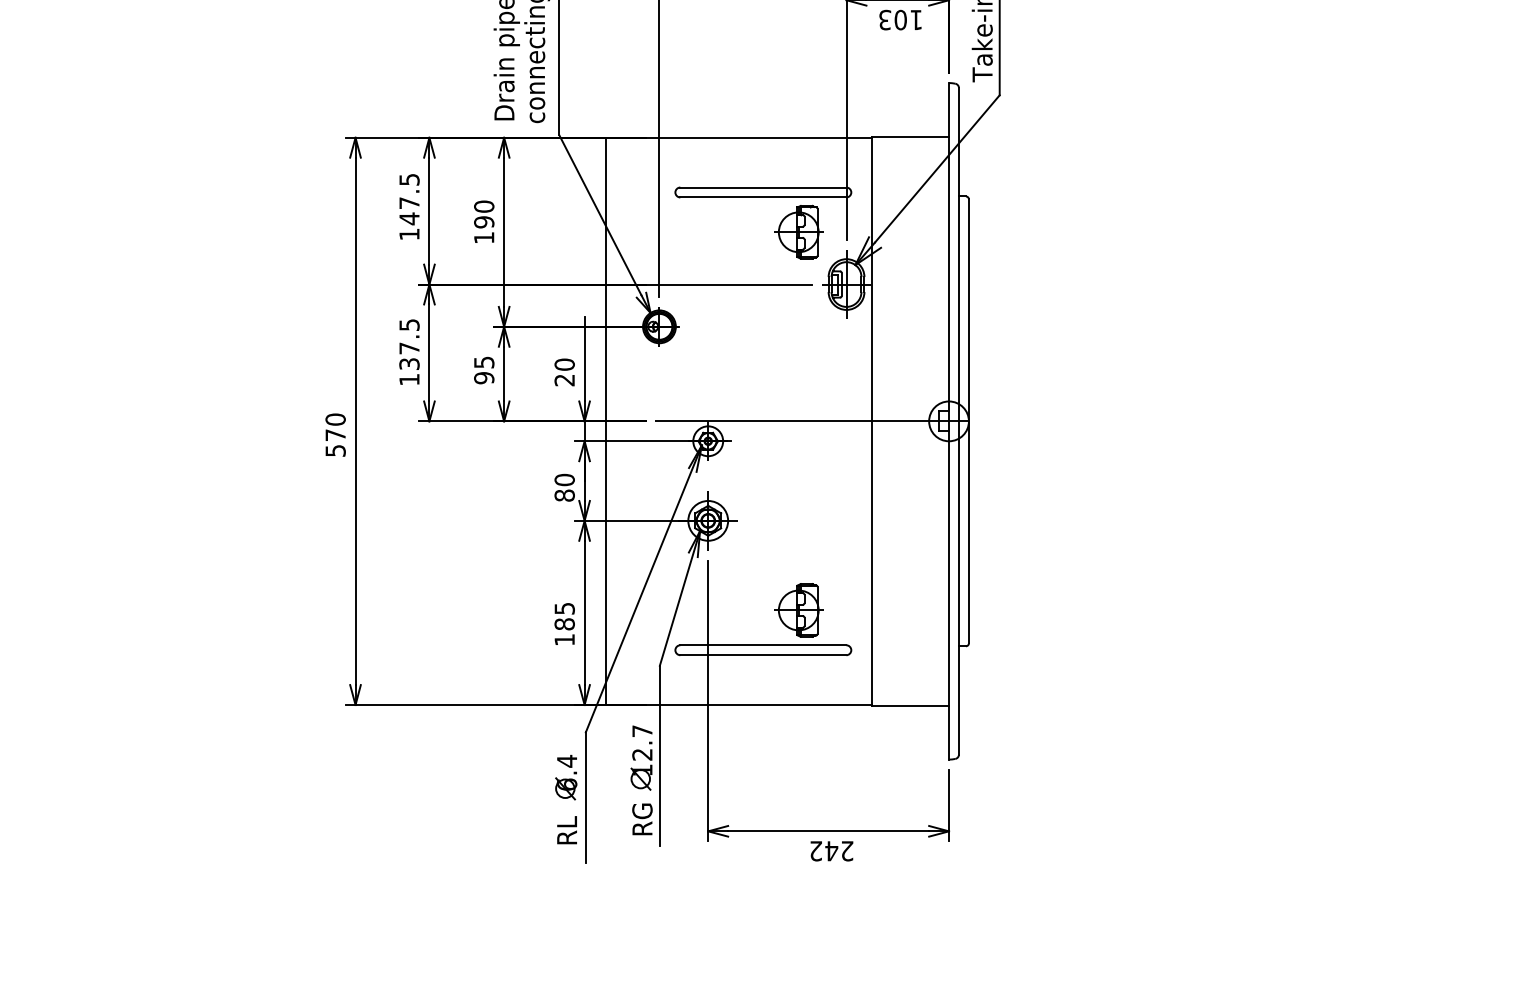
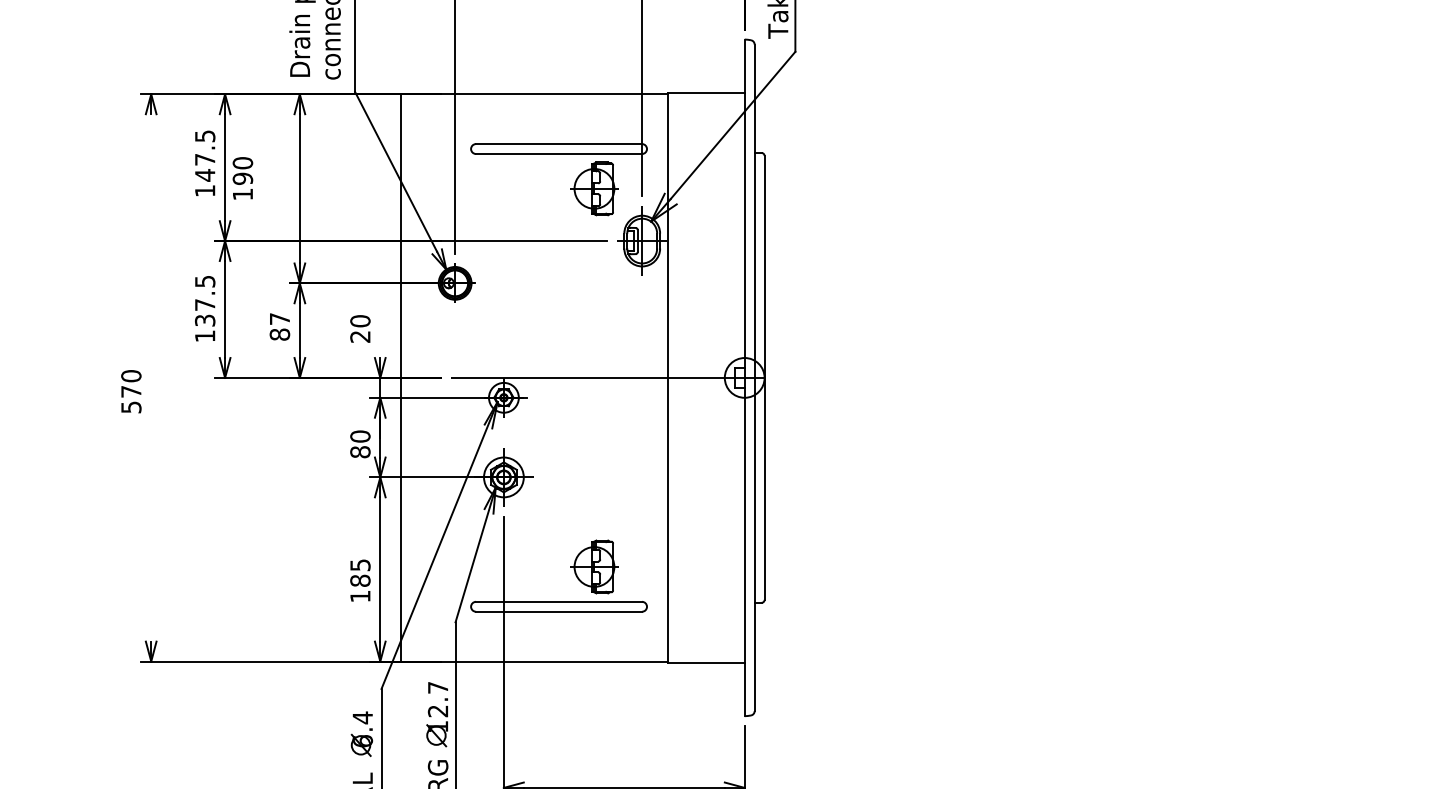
text: (484, 221) -> (243, 178), moved
line: (584, 358) -> (380, 315), removed
text: (484, 370) -> (280, 327), 95 -> 87
line: (355, 421) -> (151, 378), removed

